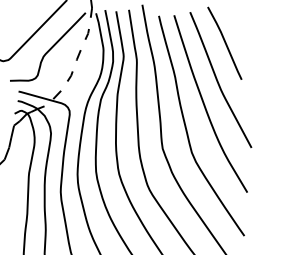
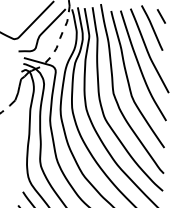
line: (238, 24) -> (160, 16), added

